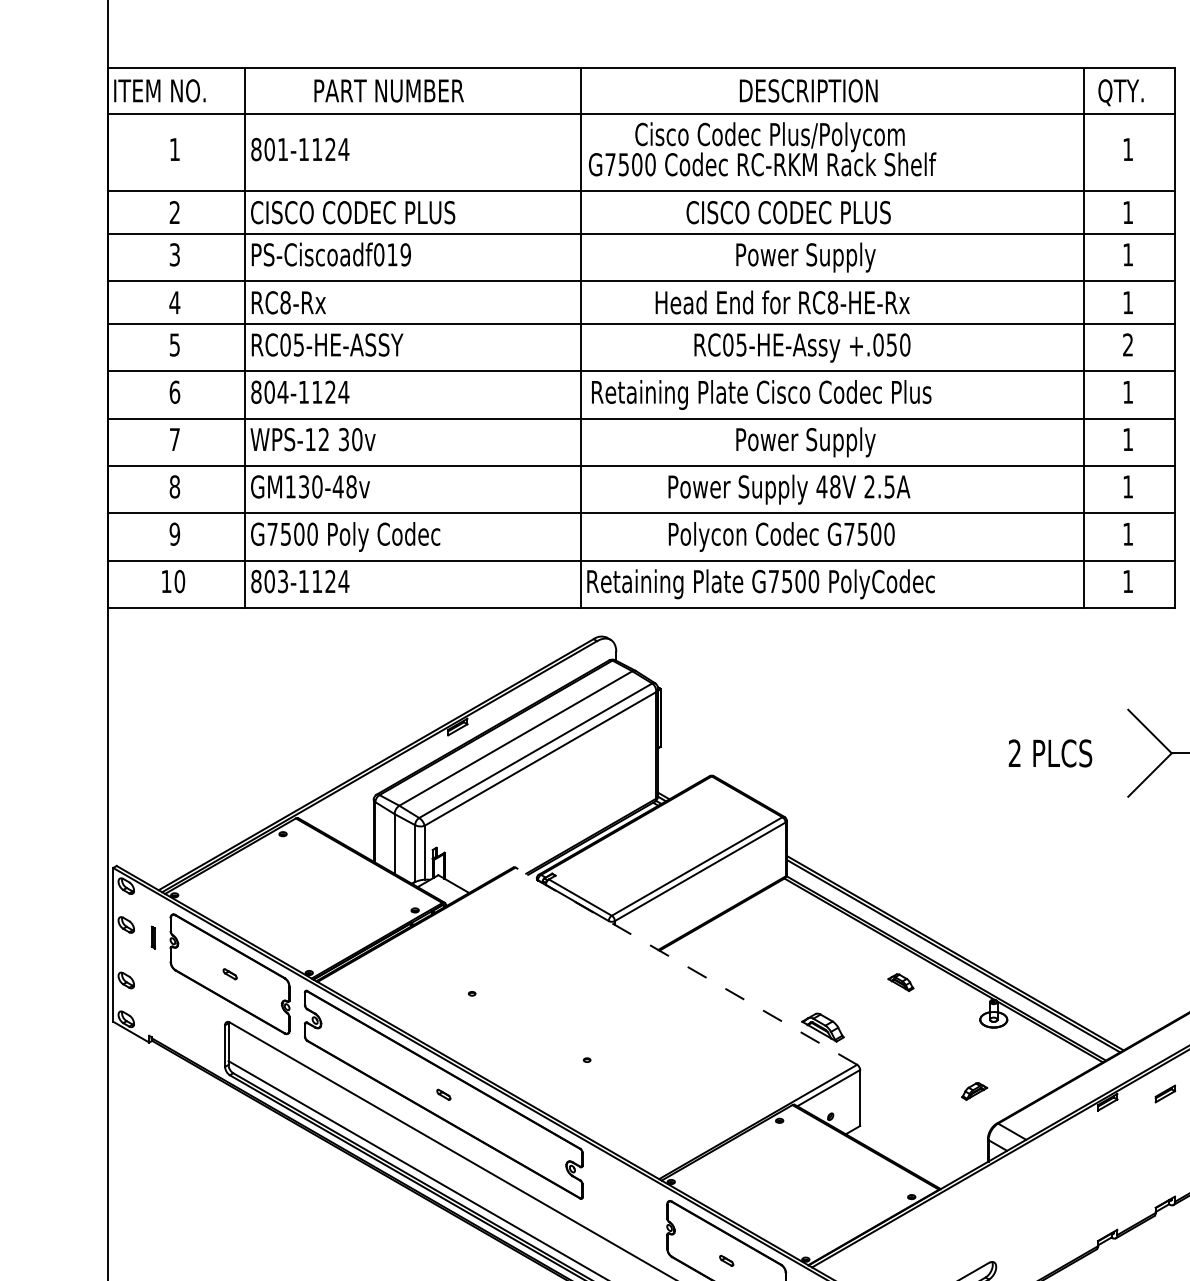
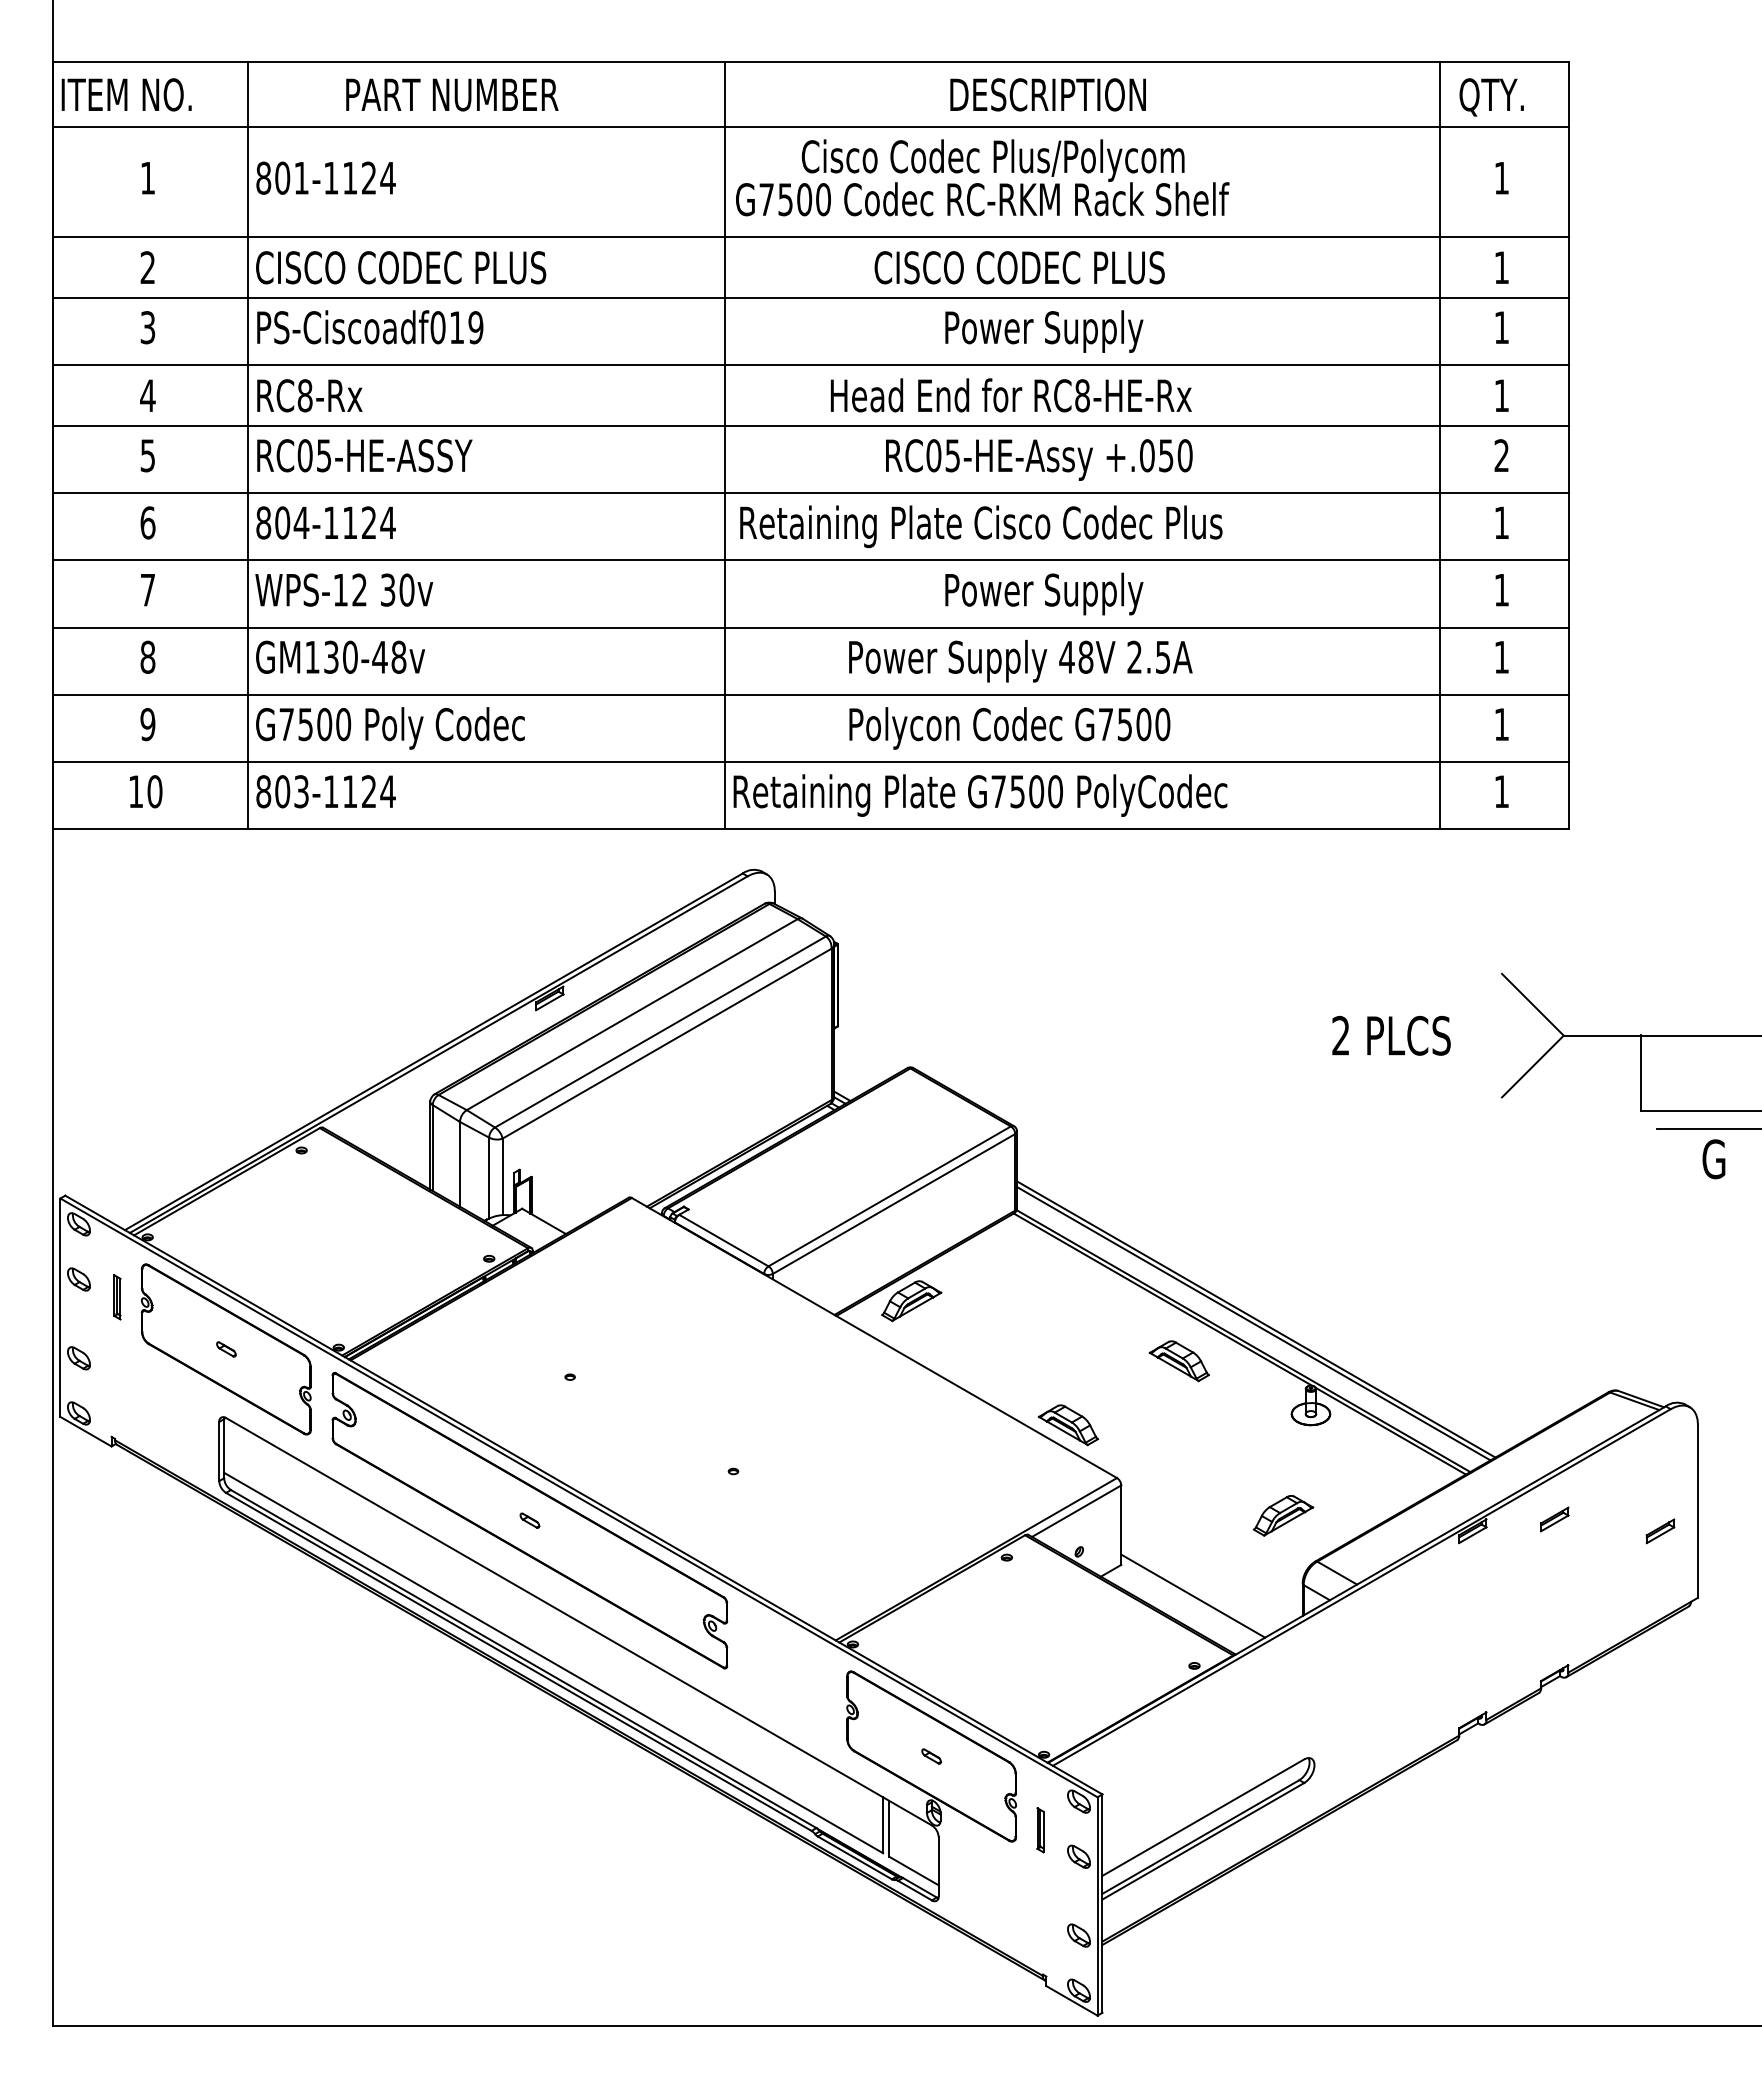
part: (153, 937) -> (117, 1297), size x1.43
part: (712, 940) -> (911, 1301), added
line: (686, 965) -> (874, 1337), dashed -> solid
part: (900, 982) -> (1178, 1361), size x1.67
part: (974, 1091) -> (1283, 1515), size x1.67
line: (911, 1147) -> (1193, 1595), added

